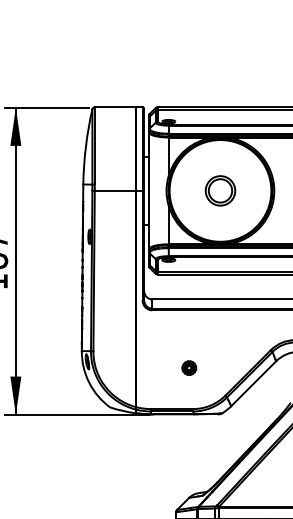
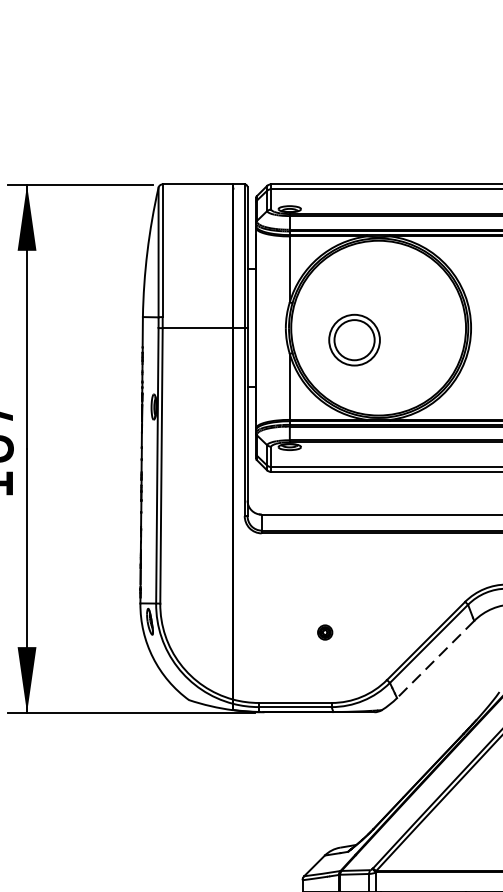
part: (220, 190) -> (354, 339), moved
part: (189, 367) -> (325, 631), size x0.6
line: (253, 383) -> (435, 659), solid -> dashed

